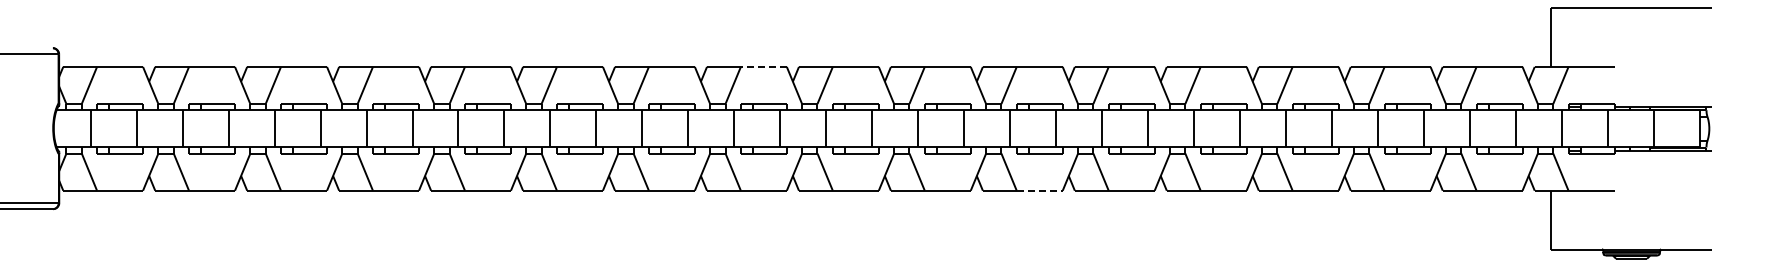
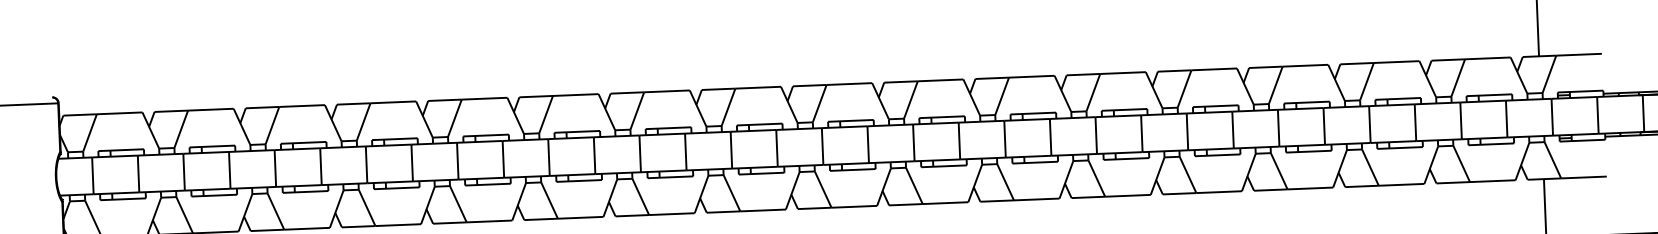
line: (763, 66) -> (757, 87), dashed -> solid
line: (1039, 190) -> (1036, 199), dashed -> solid

